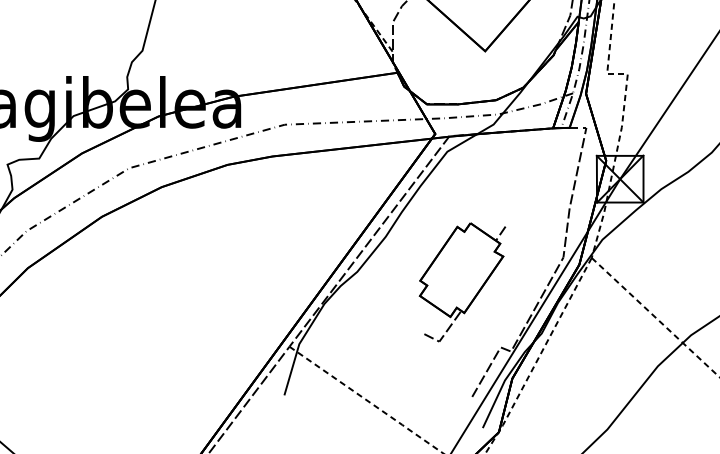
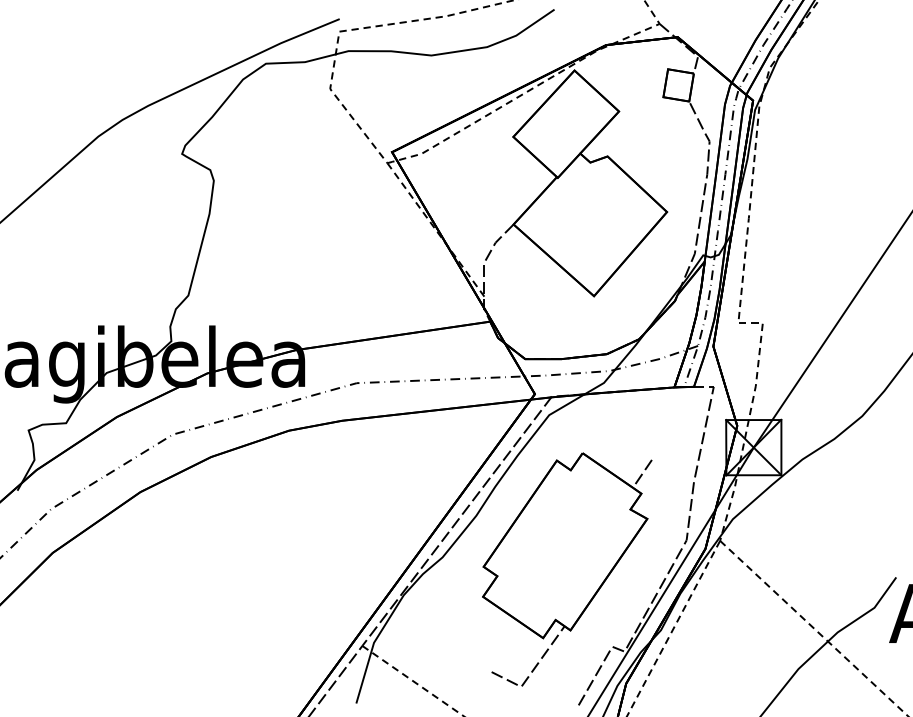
part: (462, 282) -> (567, 569), size x1.67

